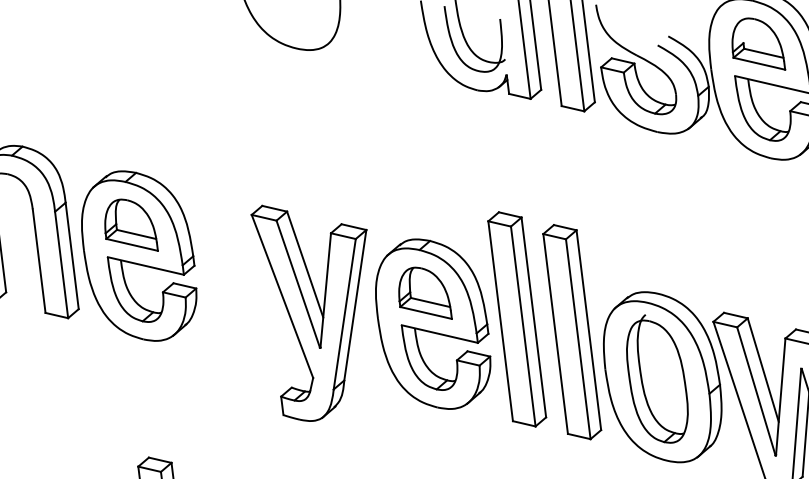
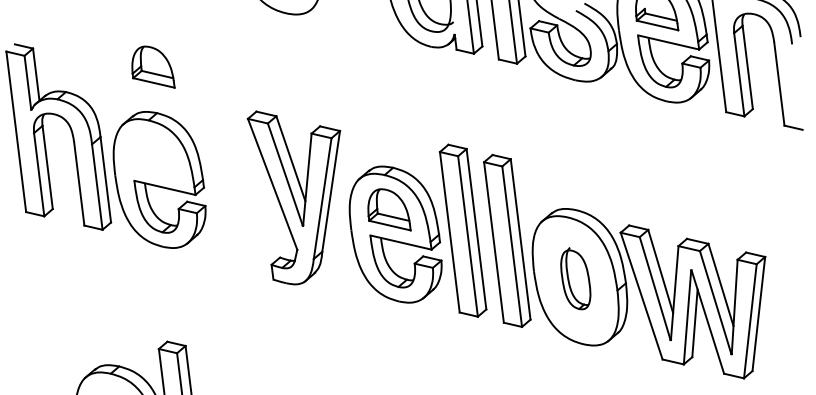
part: (131, 224) -> (153, 66), moved
part: (308, 312) -> (293, 197), moved
part: (657, 378) -> (575, 278), size x0.6

